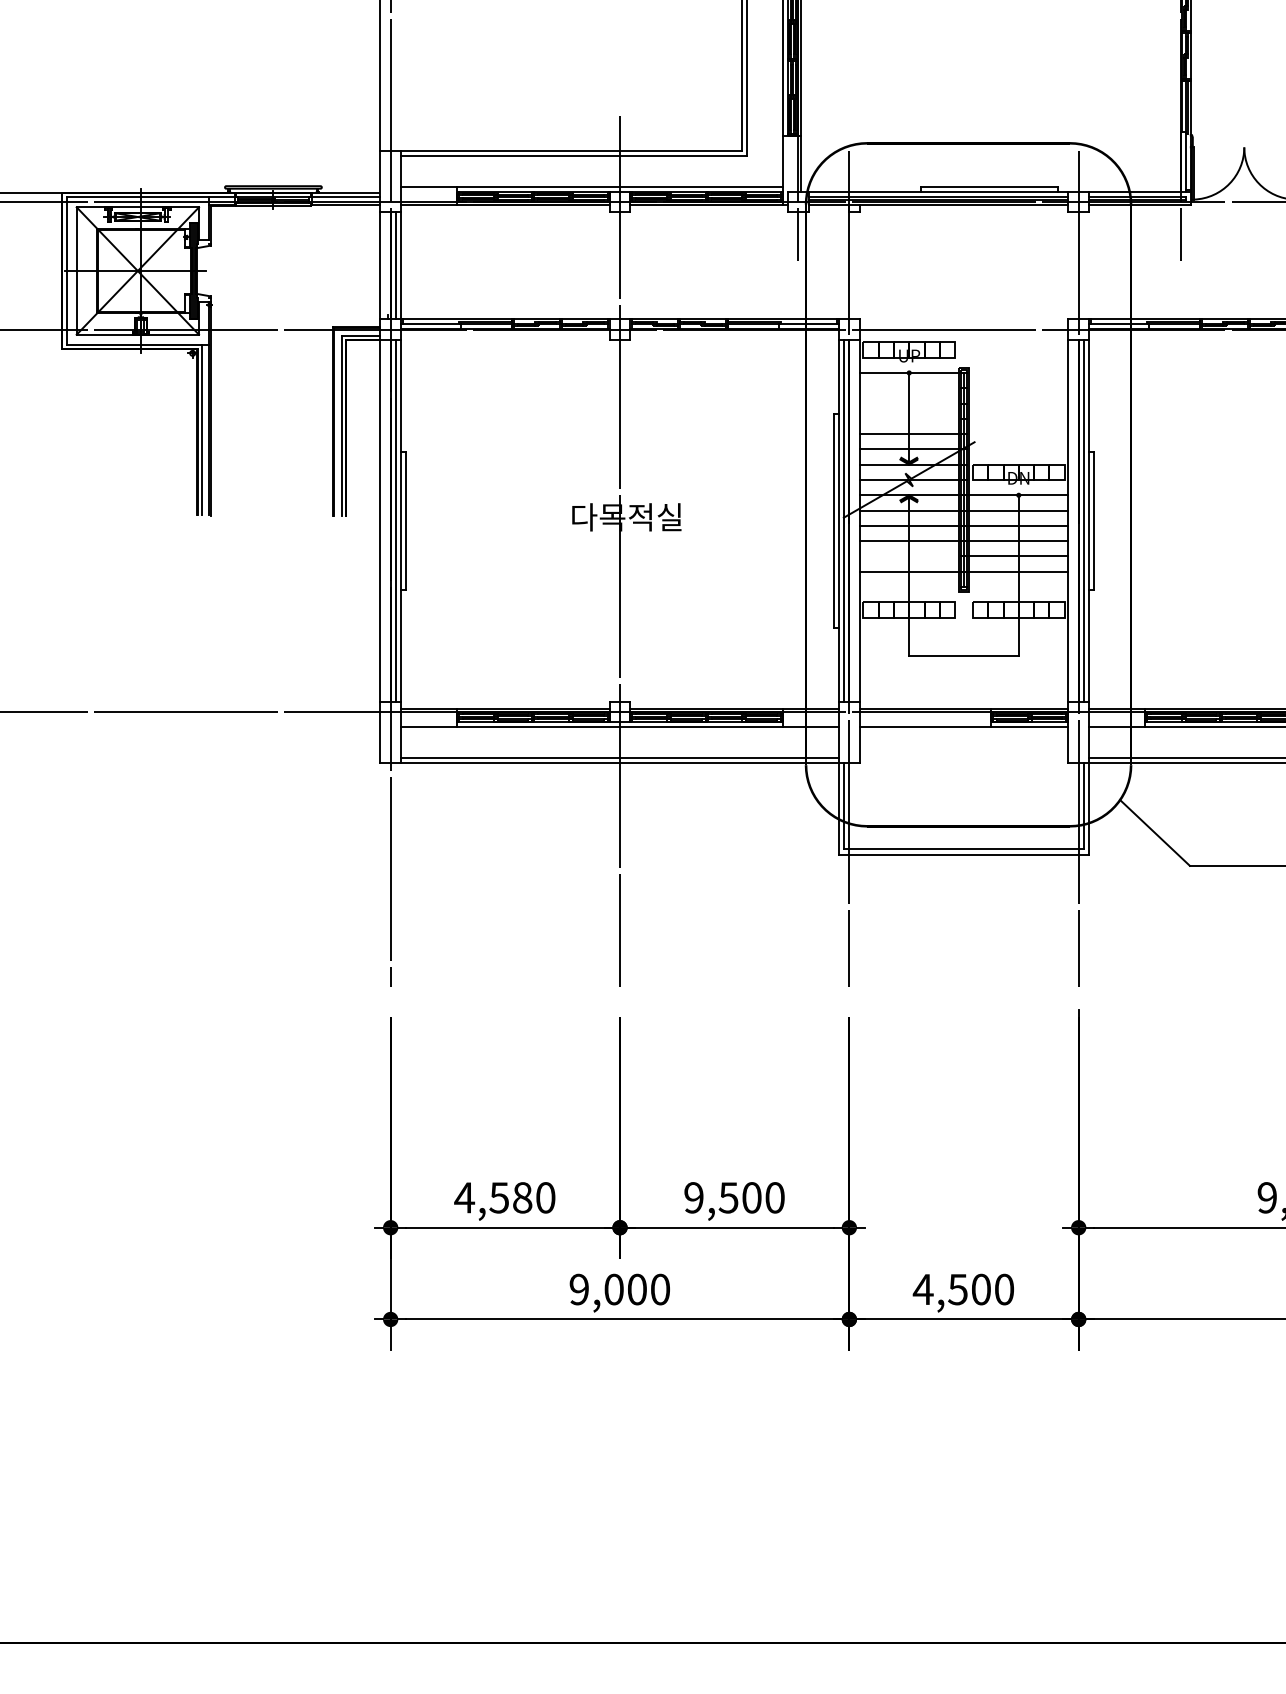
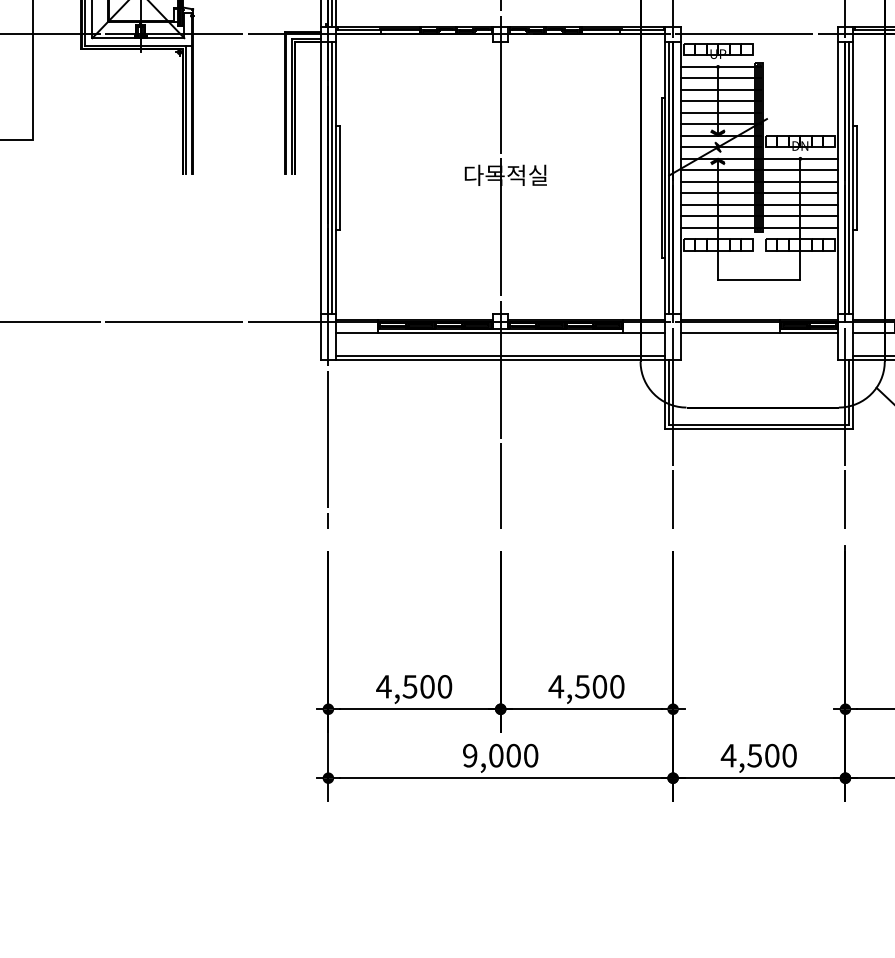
line: (908, 388) -> (717, 78), added
line: (908, 403) -> (717, 89), added
line: (908, 418) -> (717, 101), added
line: (908, 556) -> (717, 204), added
line: (908, 587) -> (717, 228), added
line: (1018, 587) -> (800, 228), added
text: (522, 1197) -> (427, 686), 4,580 -> 4,500
text: (693, 1197) -> (555, 686), 9,500 -> 4,500

